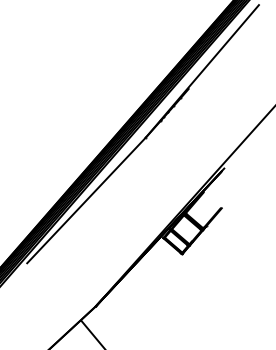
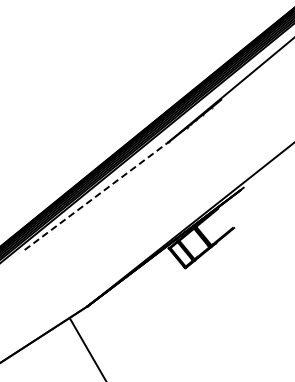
line: (86, 200) -> (96, 196), solid -> dashed

